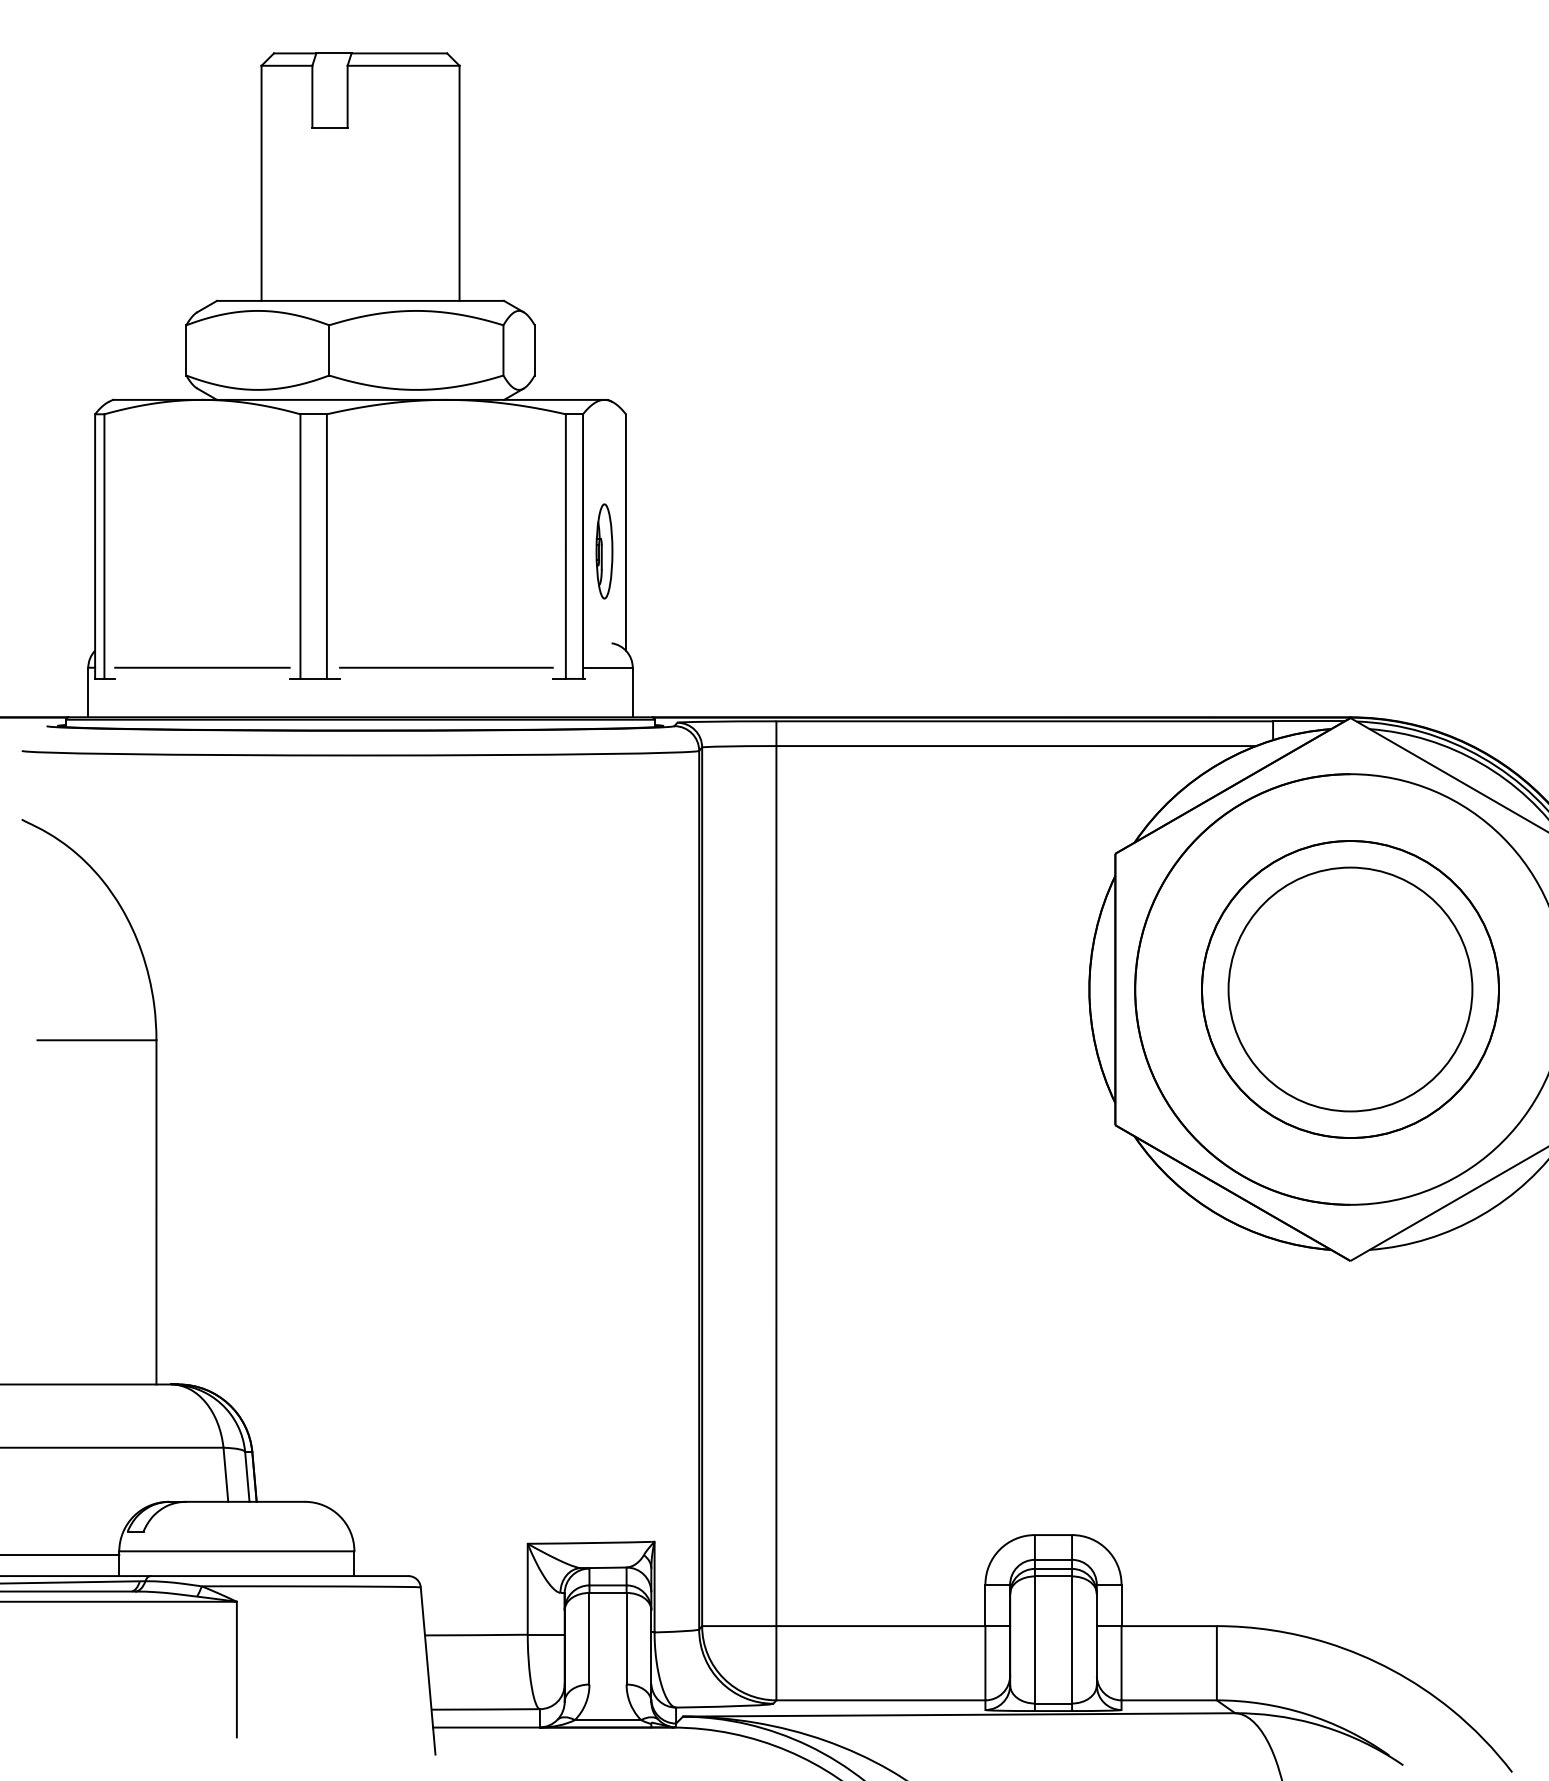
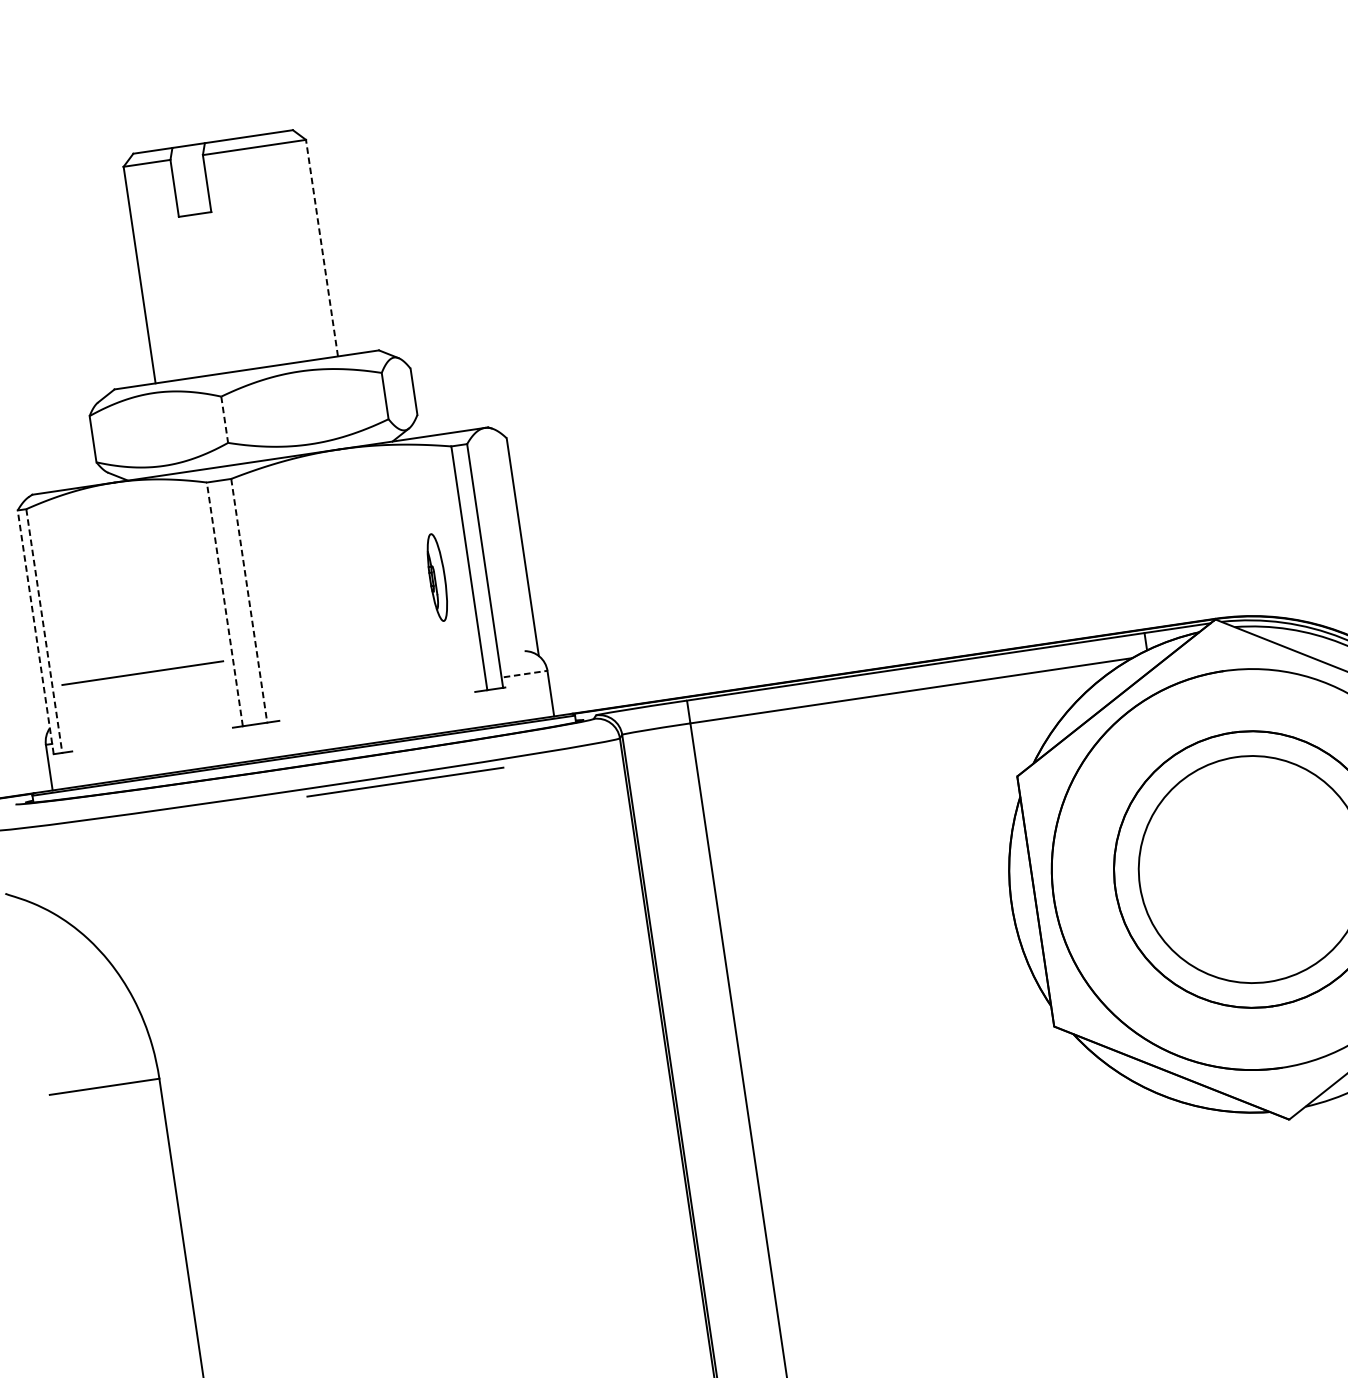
line: (459, 183) -> (321, 248), solid -> dashed
line: (329, 350) -> (224, 419), solid -> dashed
line: (95, 546) -> (36, 632), solid -> dashed
line: (300, 546) -> (224, 604), solid -> dashed
line: (104, 547) -> (44, 631), solid -> dashed
line: (326, 547) -> (248, 601), solid -> dashed
part: (604, 551) -> (437, 577), moved
line: (202, 667) -> (142, 672), moved
line: (446, 667) -> (405, 781), moved
line: (609, 667) -> (525, 673), solid -> dashed

